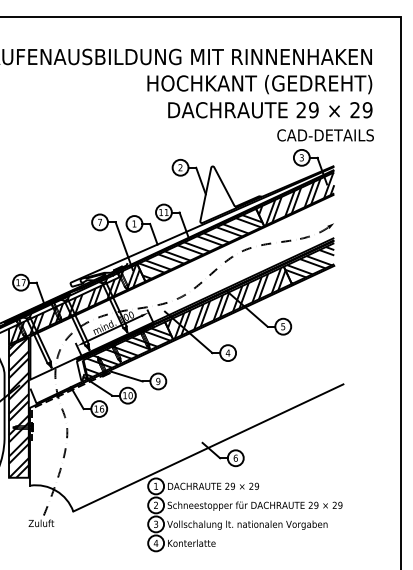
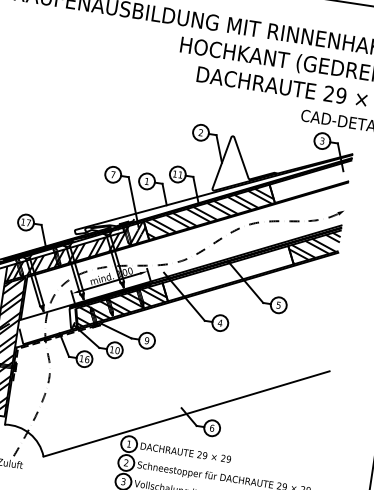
hatch: (296, 198) -> (311, 180), removed
hatch: (229, 302) -> (229, 273), removed

